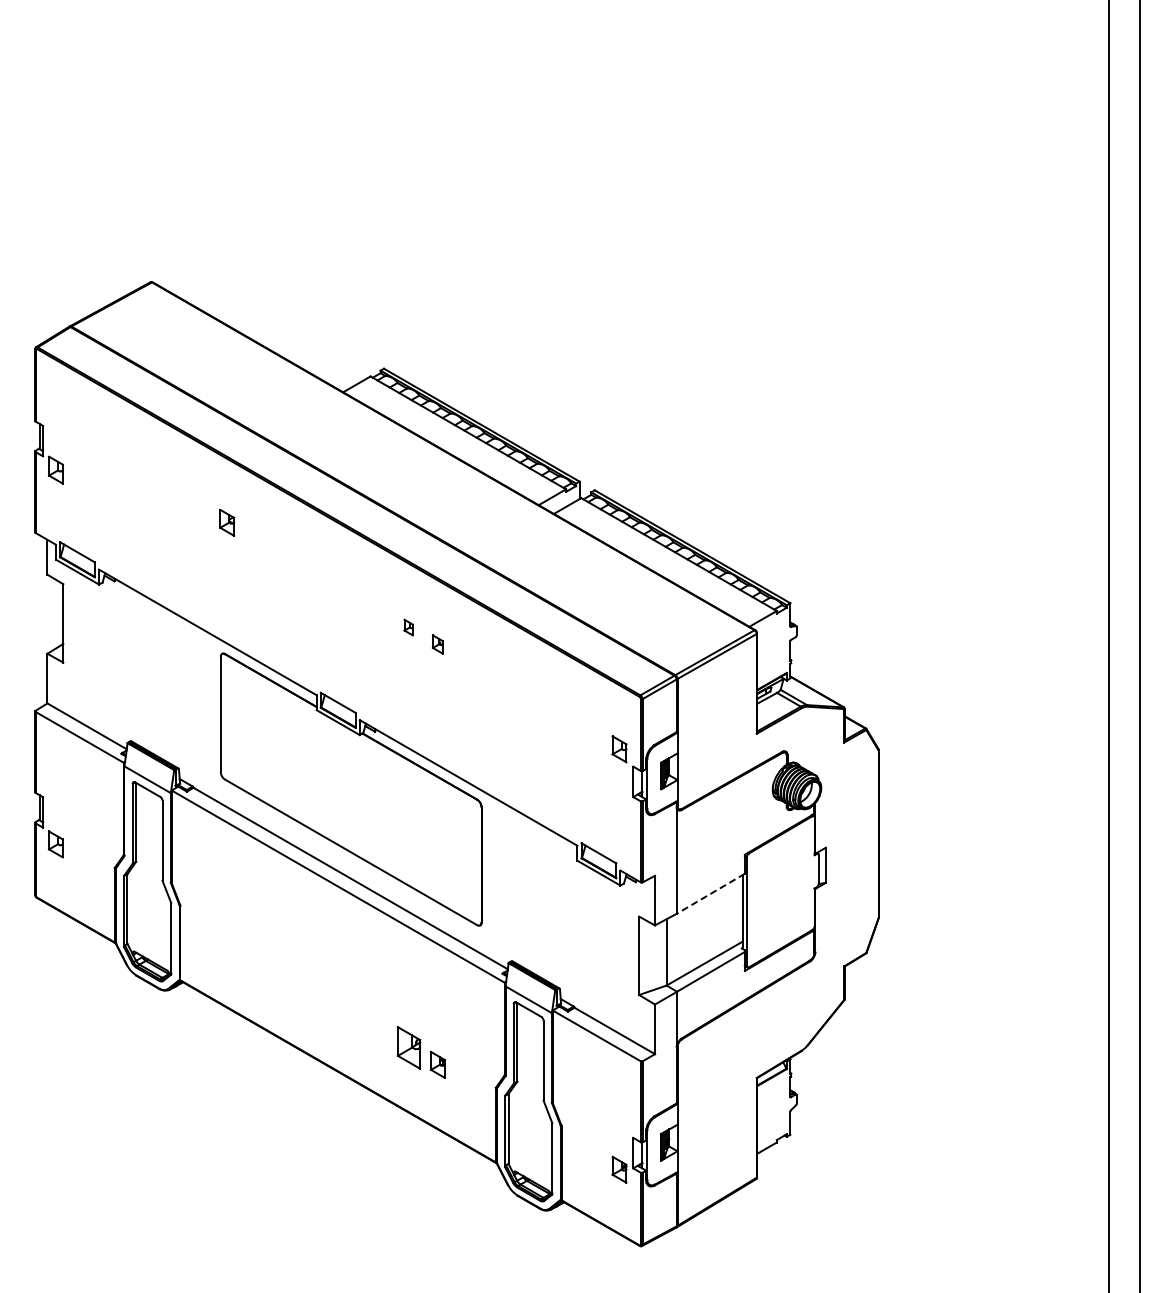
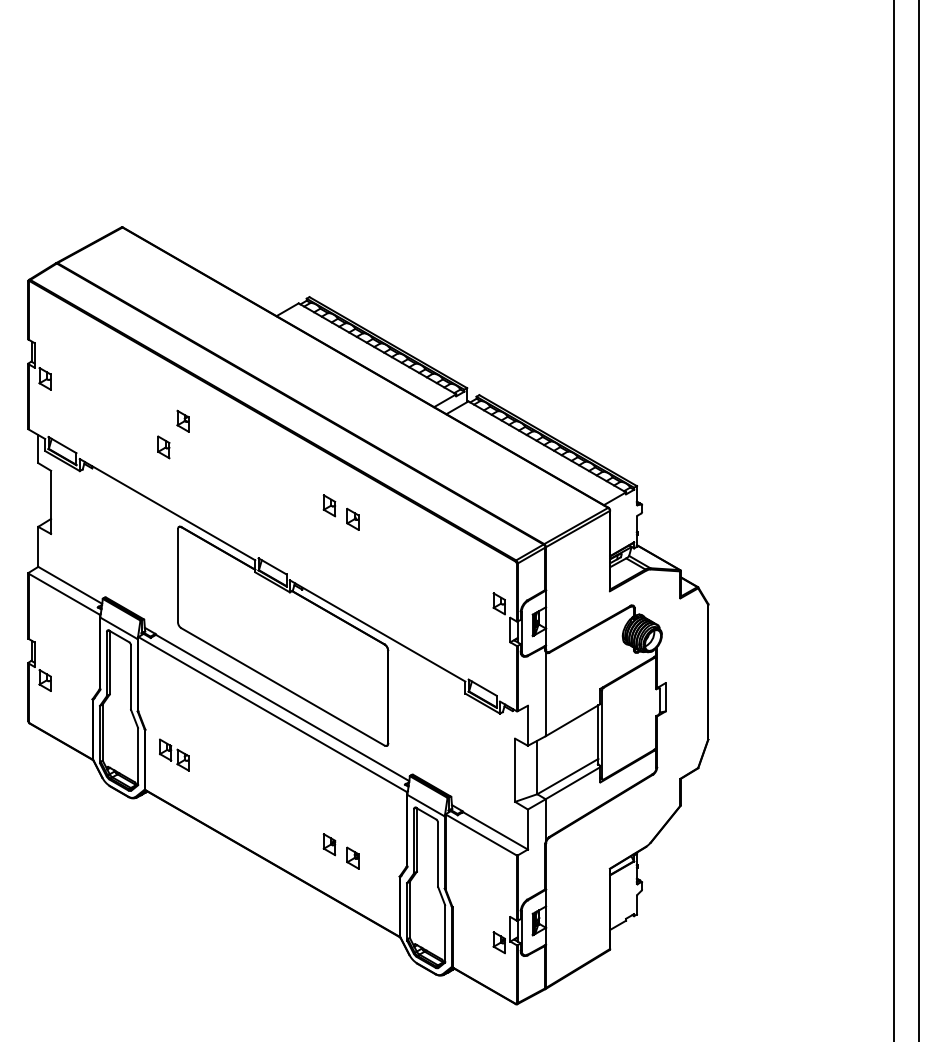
part: (203, 554) -> (164, 446), added
part: (408, 627) -> (329, 505), size x1.67
part: (437, 644) -> (352, 519), size x1.43
line: (710, 893) -> (572, 720), dashed -> solid
part: (216, 936) -> (174, 754), added
part: (408, 1048) -> (329, 844), size x0.62

